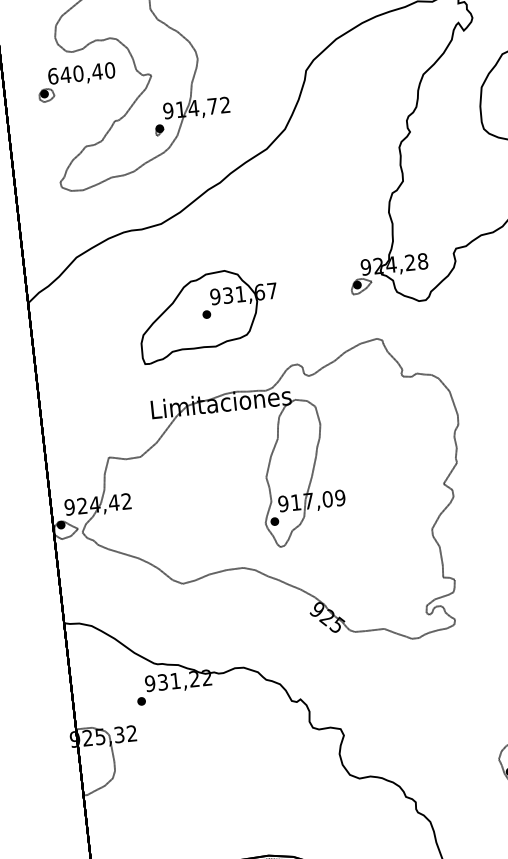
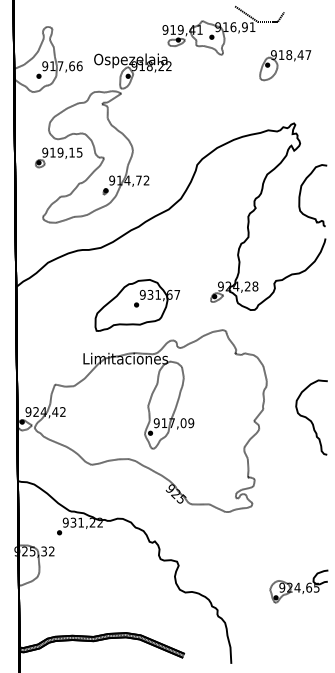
text: (81, 73) -> (62, 152), 640,40 -> 919,15
part: (208, 315) -> (137, 305), moved

